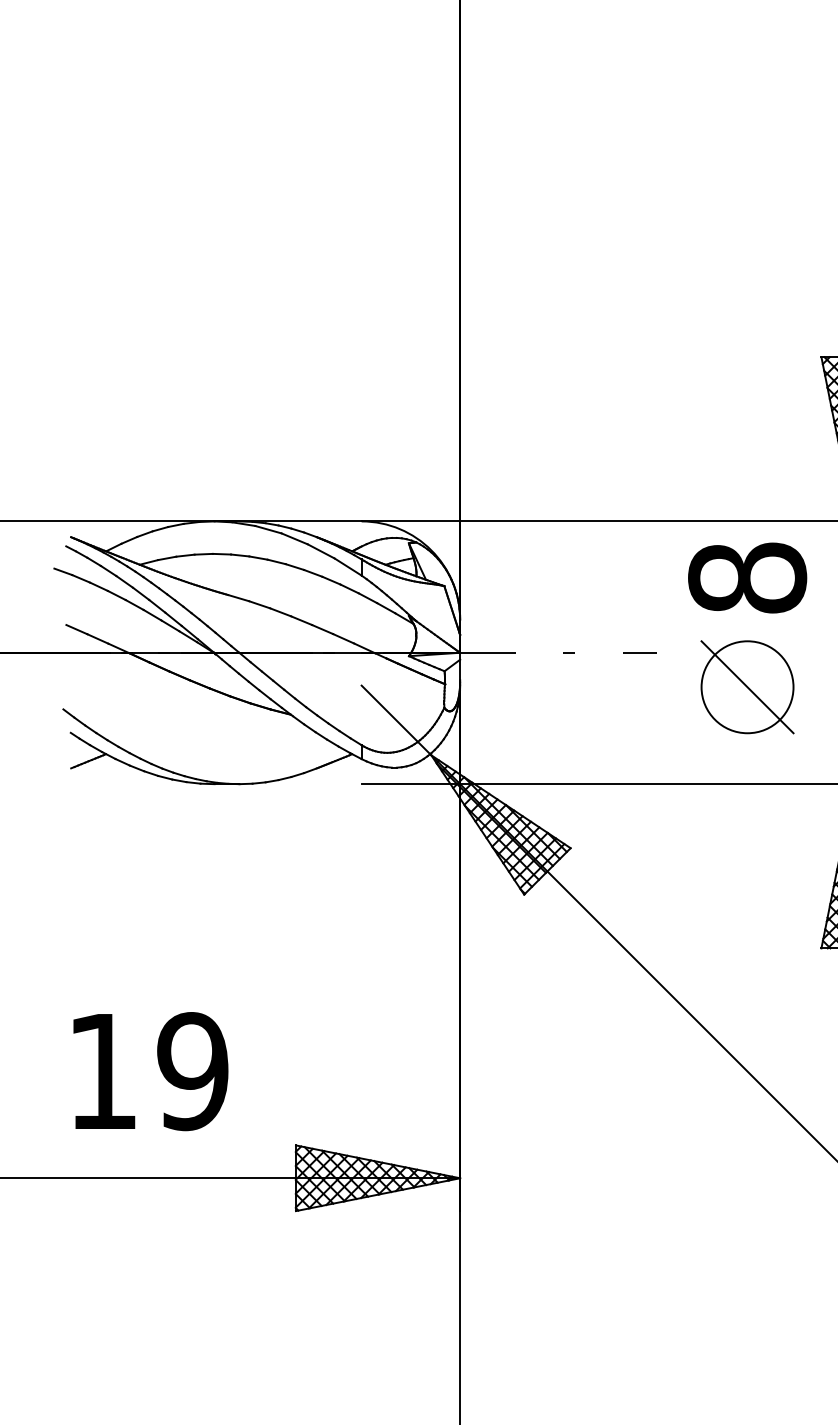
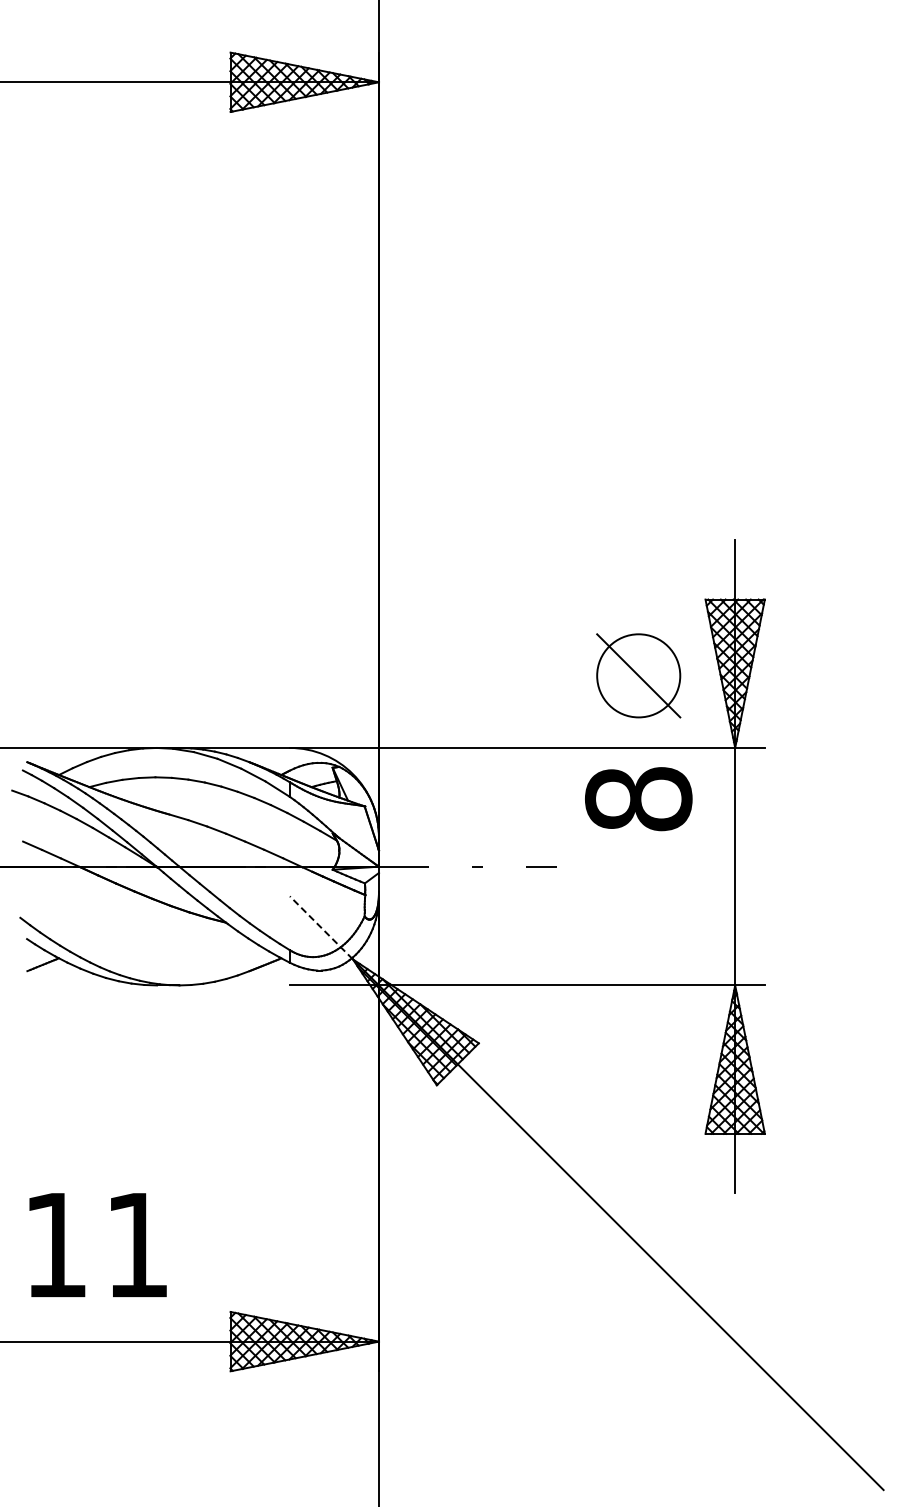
part: (747, 686) -> (638, 675), moved
line: (396, 720) -> (321, 927), solid -> dashed
text: (192, 1071) -> (137, 1245), 19 -> 11

